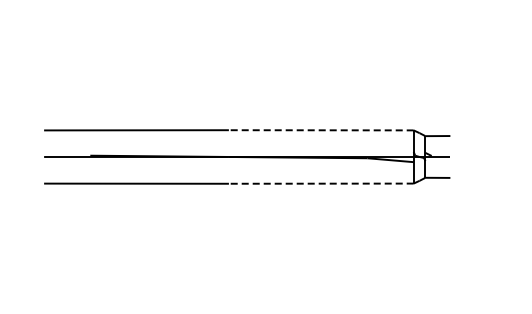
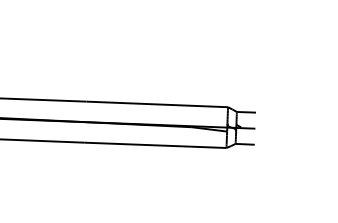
line: (320, 130) -> (156, 104), dashed -> solid
line: (320, 183) -> (155, 145), dashed -> solid

